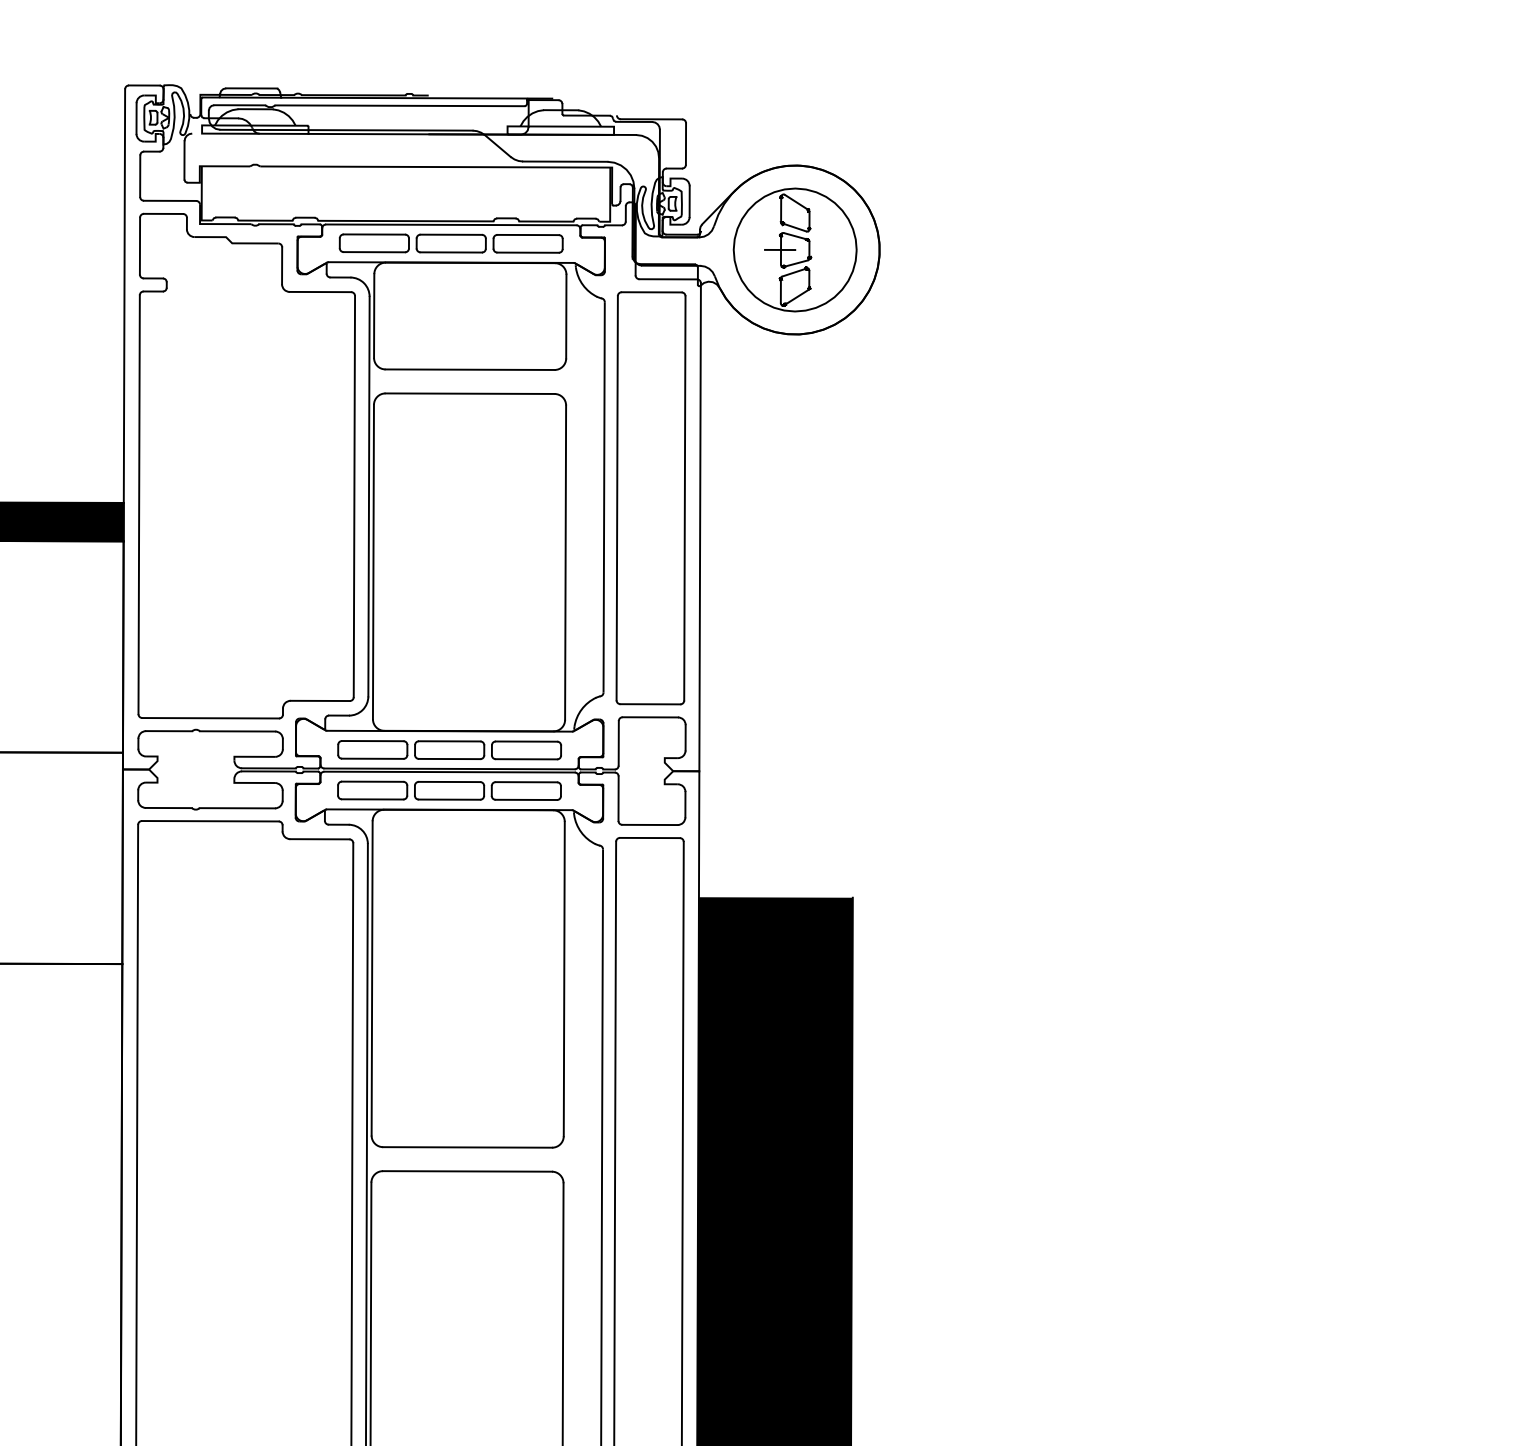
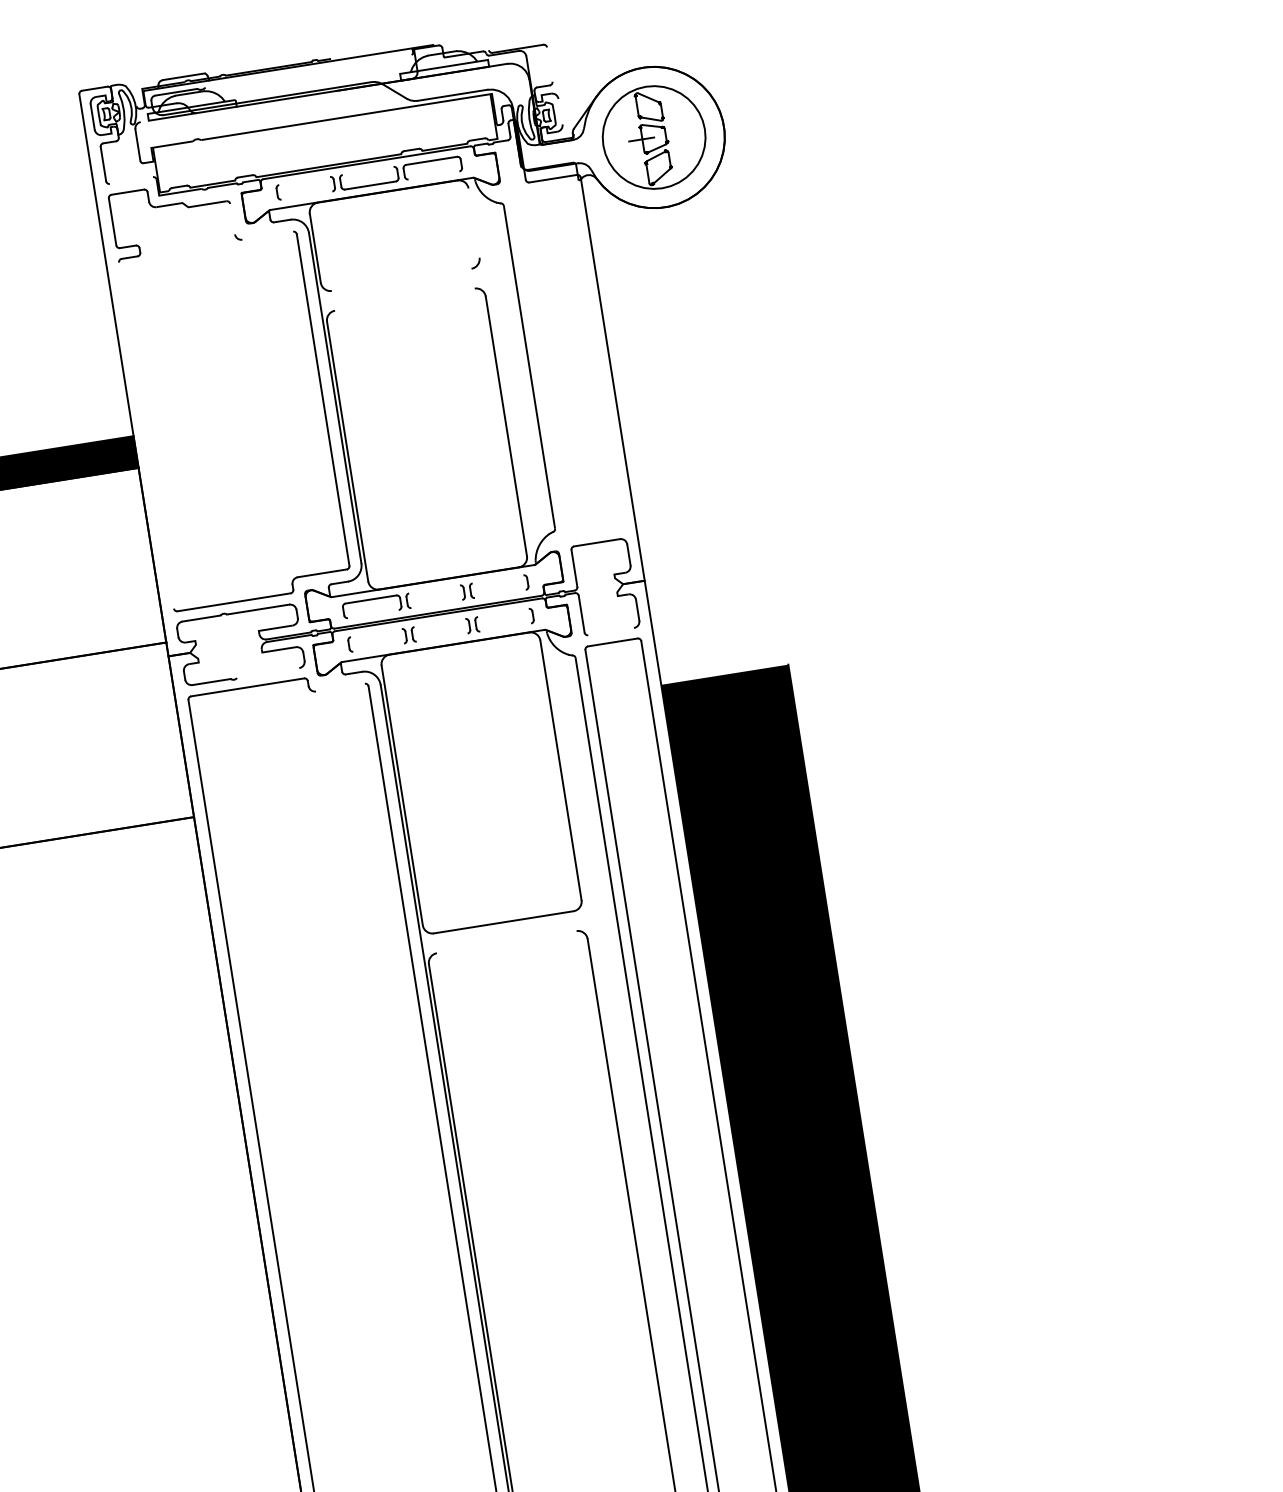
line: (400, 104) -> (308, 70), removed
line: (685, 143) -> (549, 64), removed
line: (170, 200) -> (131, 180), removed
line: (689, 201) -> (560, 111), removed
line: (374, 233) -> (304, 180), removed
line: (450, 234) -> (367, 170), removed
line: (373, 251) -> (306, 195), removed
line: (527, 252) -> (433, 175), removed
line: (282, 264) -> (232, 218), removed
line: (320, 291) -> (267, 235), removed
line: (565, 315) -> (473, 222), removed
line: (469, 369) -> (401, 279), removed
line: (469, 393) -> (404, 299), removed
part: (650, 497) -> (567, 361), removed
line: (139, 504) -> (146, 435), removed
line: (449, 741) -> (434, 589), removed
line: (525, 741) -> (497, 579), removed
line: (525, 758) -> (499, 593), removed
line: (371, 759) -> (372, 614), removed
line: (449, 759) -> (436, 604), removed
line: (449, 781) -> (439, 622), removed
line: (526, 781) -> (503, 612), removed
line: (371, 782) -> (375, 633), removed
line: (372, 799) -> (378, 647), removed
line: (448, 799) -> (441, 637), removed
line: (526, 799) -> (505, 627), removed
line: (237, 808) -> (268, 673), removed
line: (650, 824) -> (611, 631), removed
line: (319, 839) -> (340, 687), removed
line: (467, 1171) -> (506, 942), removed

